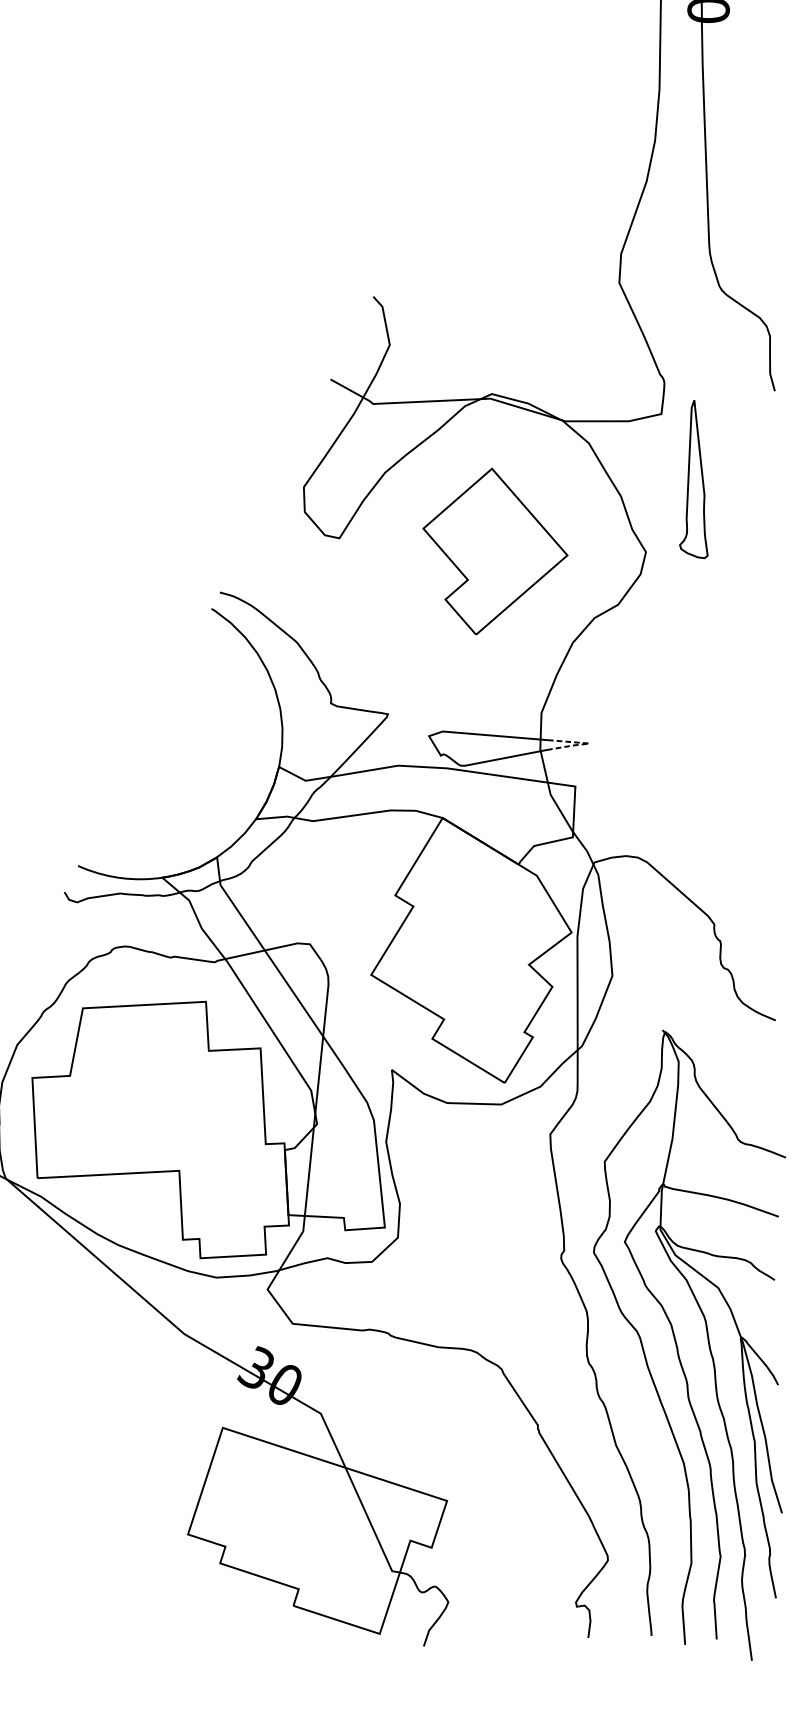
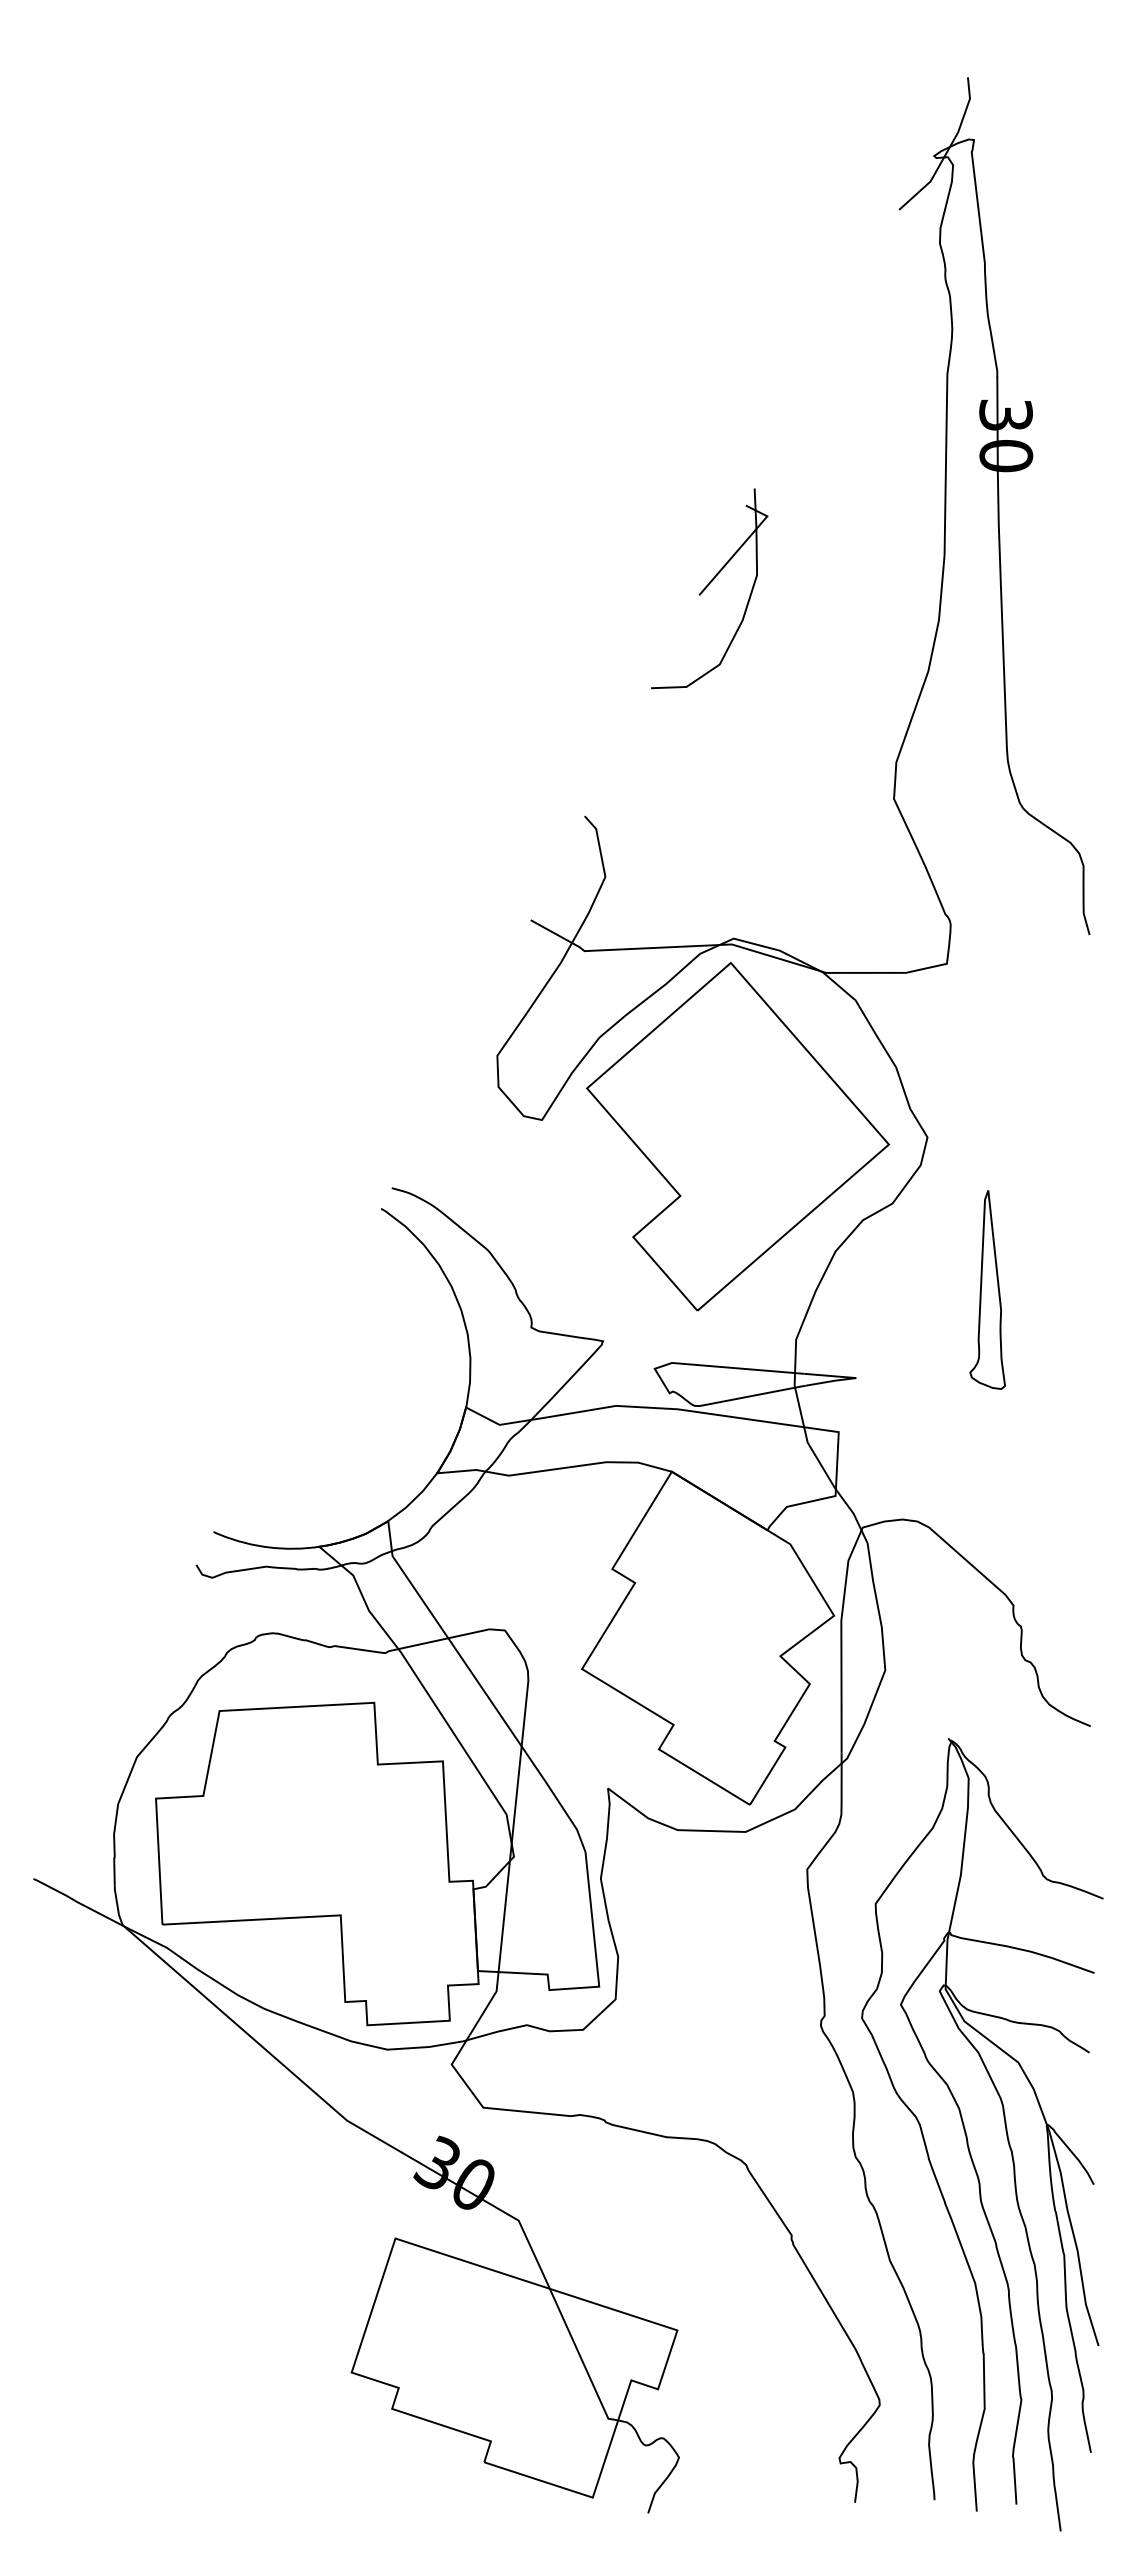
part: (472, 115) -> (709, 588), added
part: (693, 479) -> (987, 1289), moved
part: (495, 551) -> (738, 1136), size x1.67
line: (589, 743) -> (856, 1378), dashed -> solid

